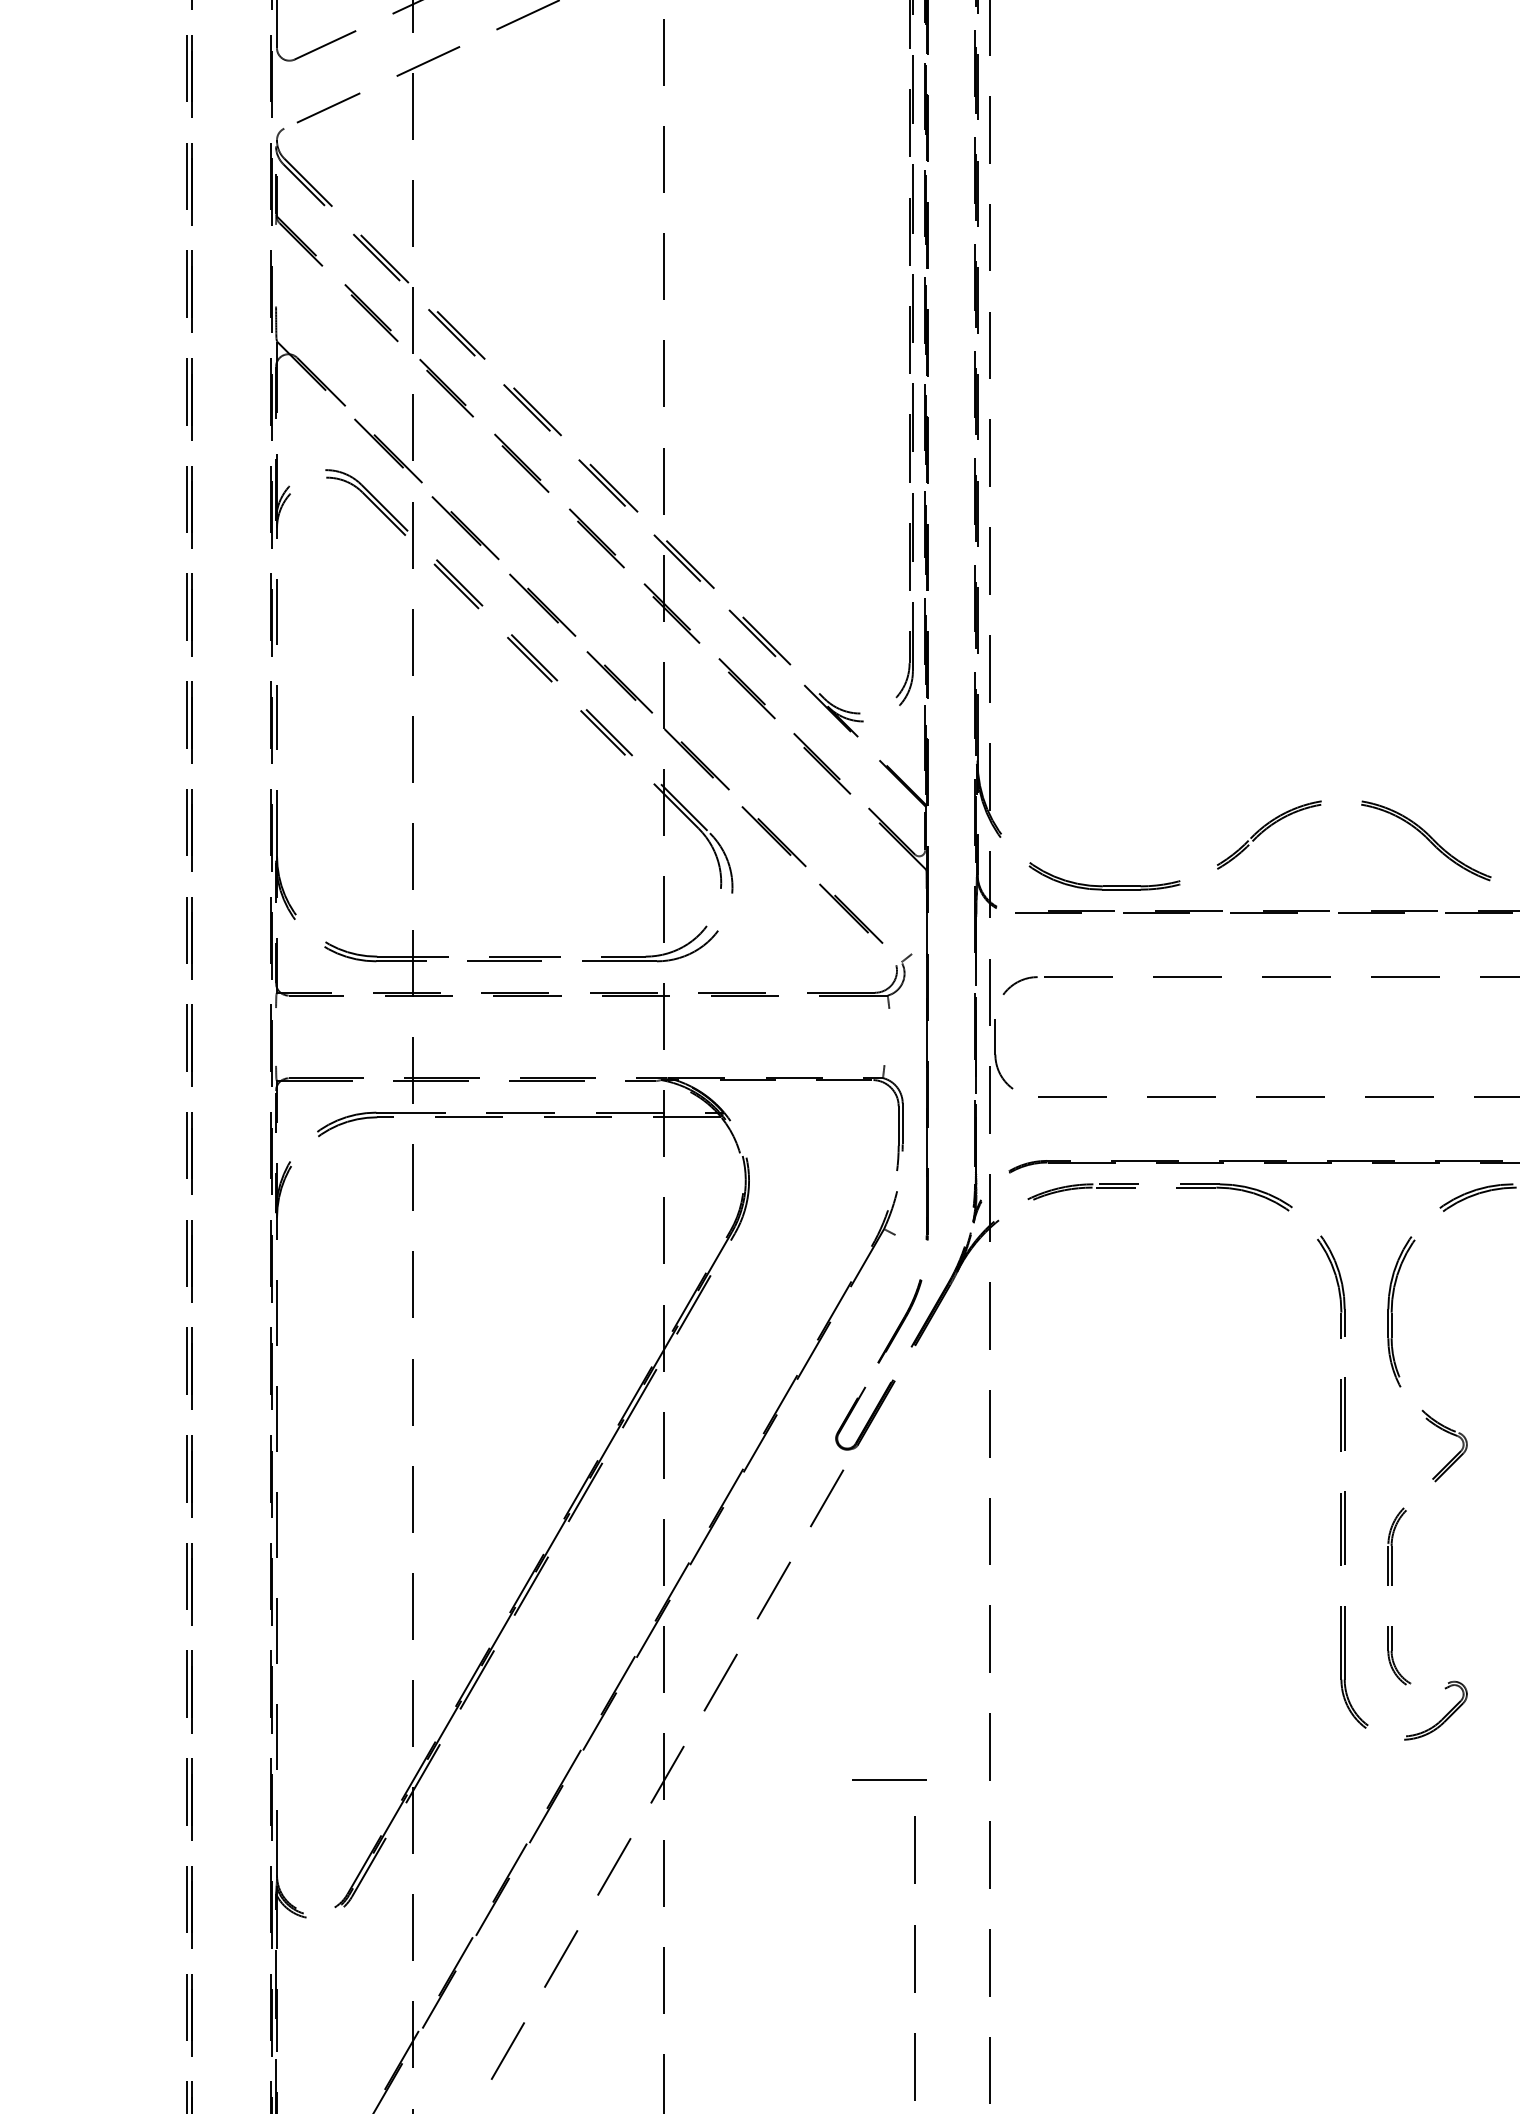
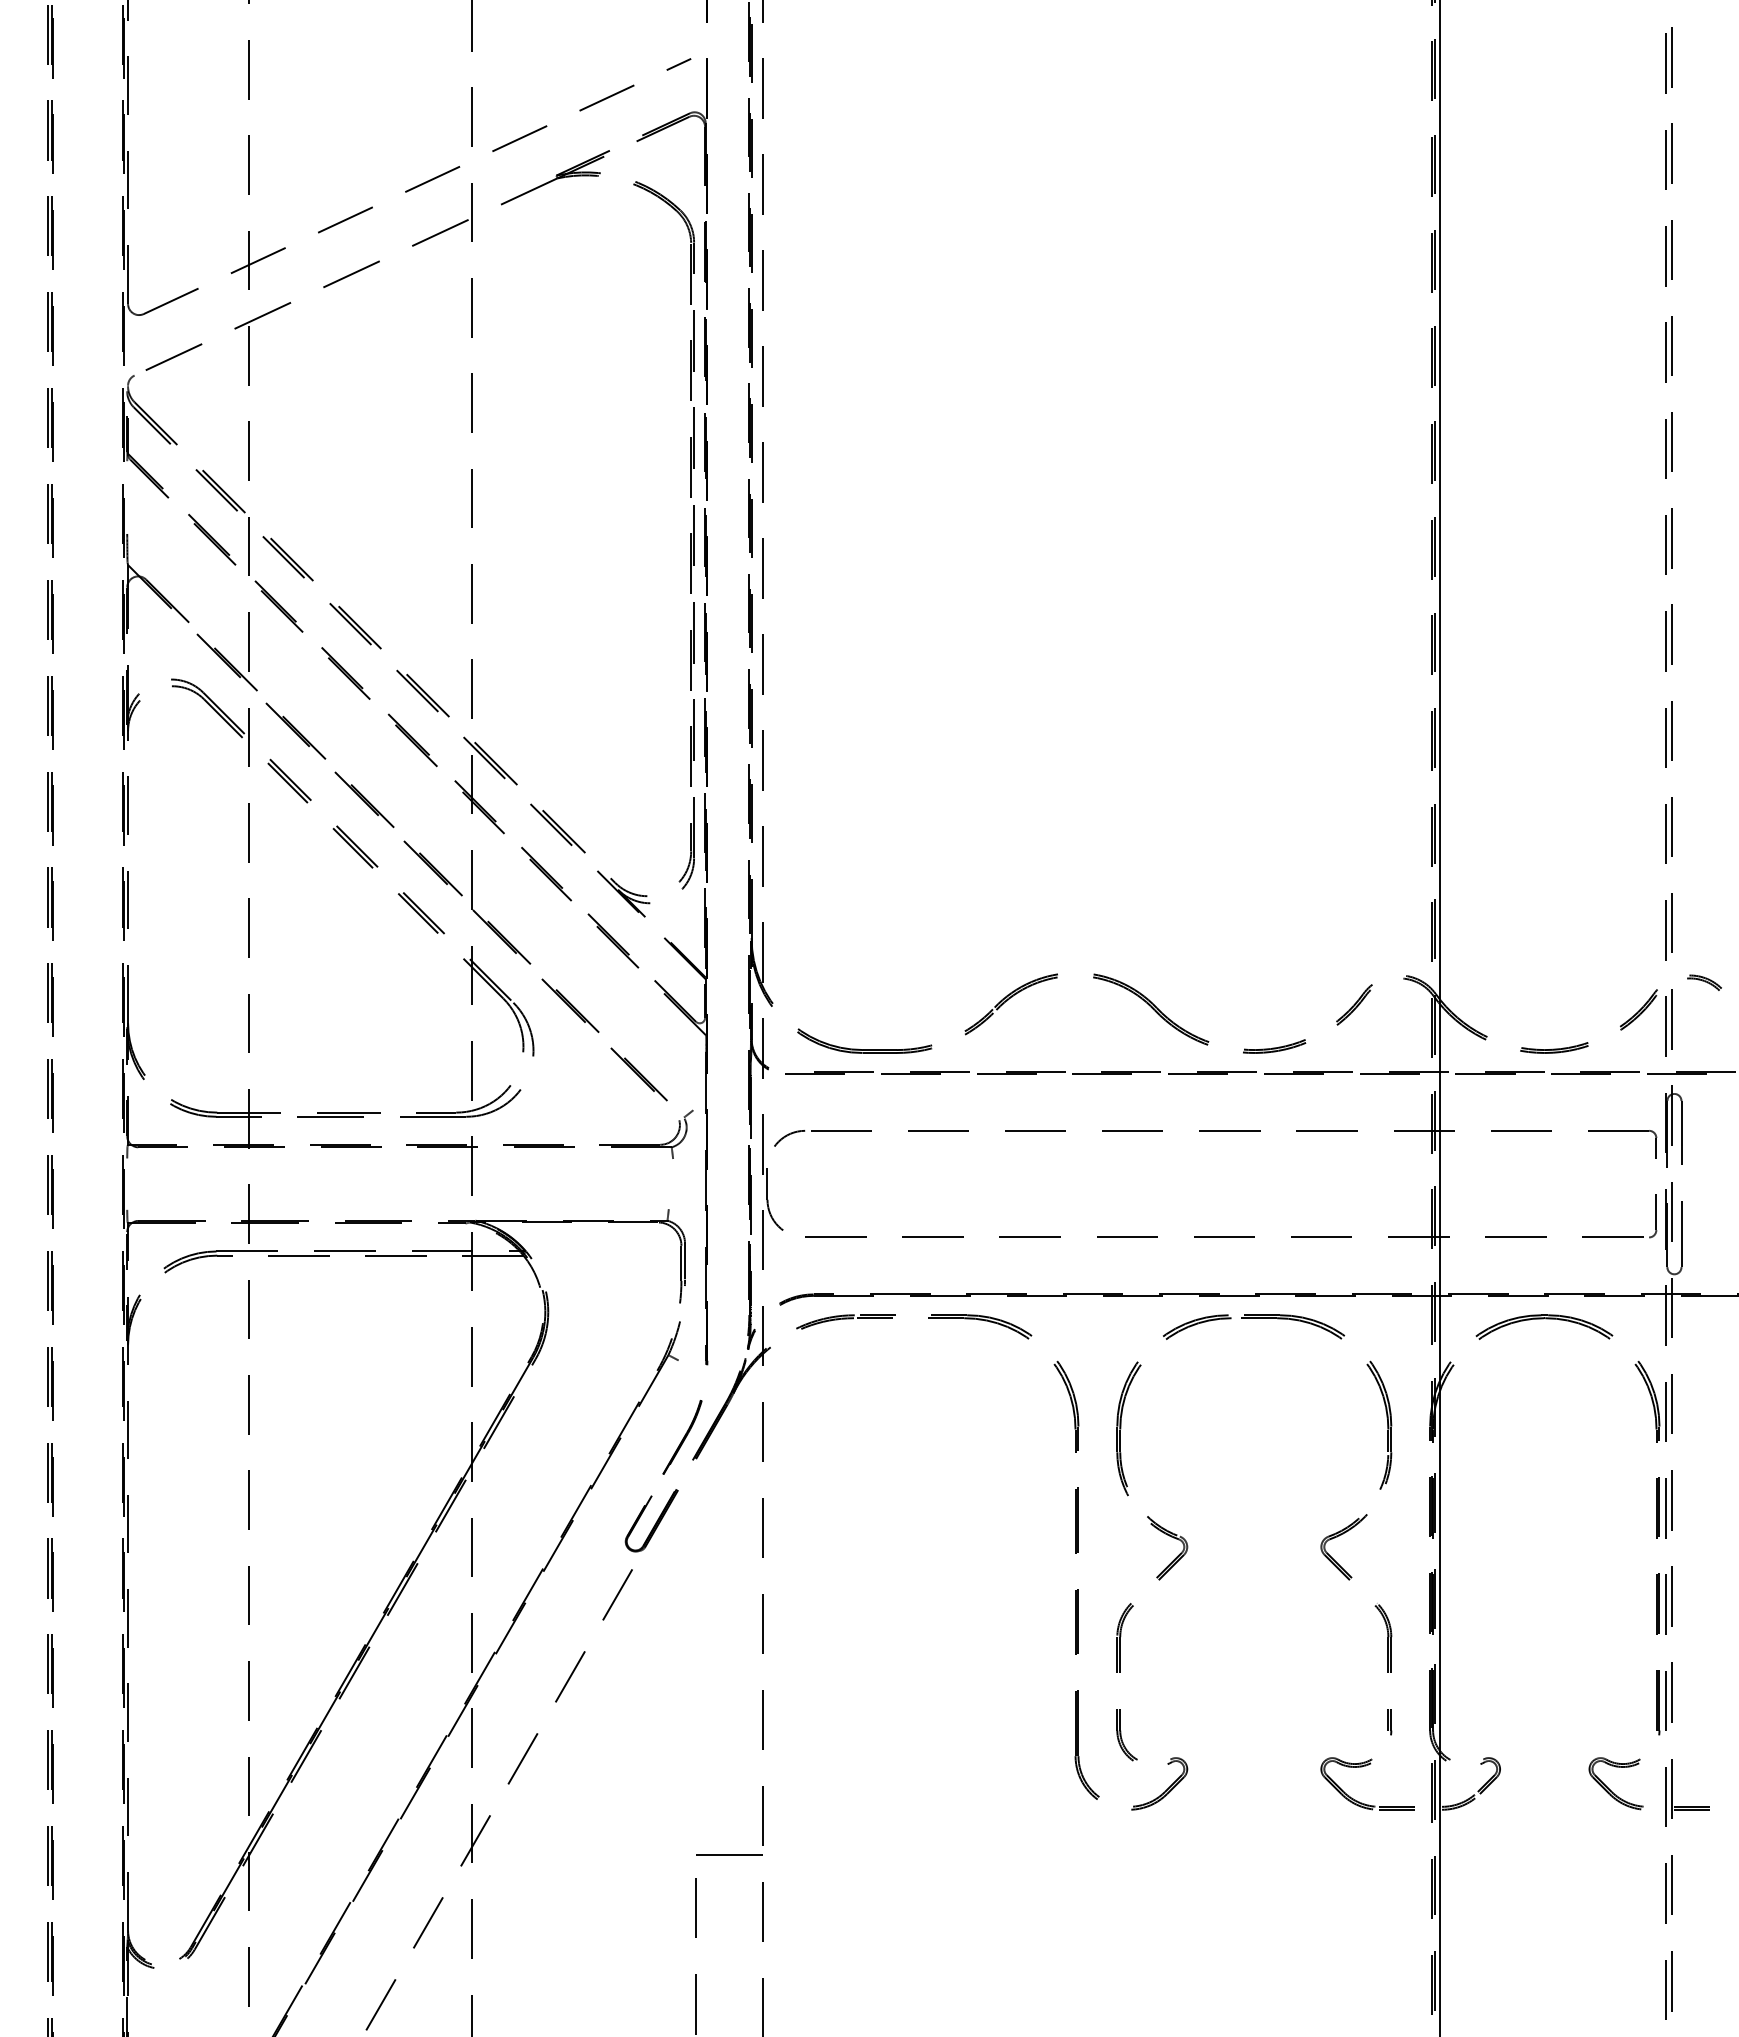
line: (889, 1779) -> (729, 1854), moved

